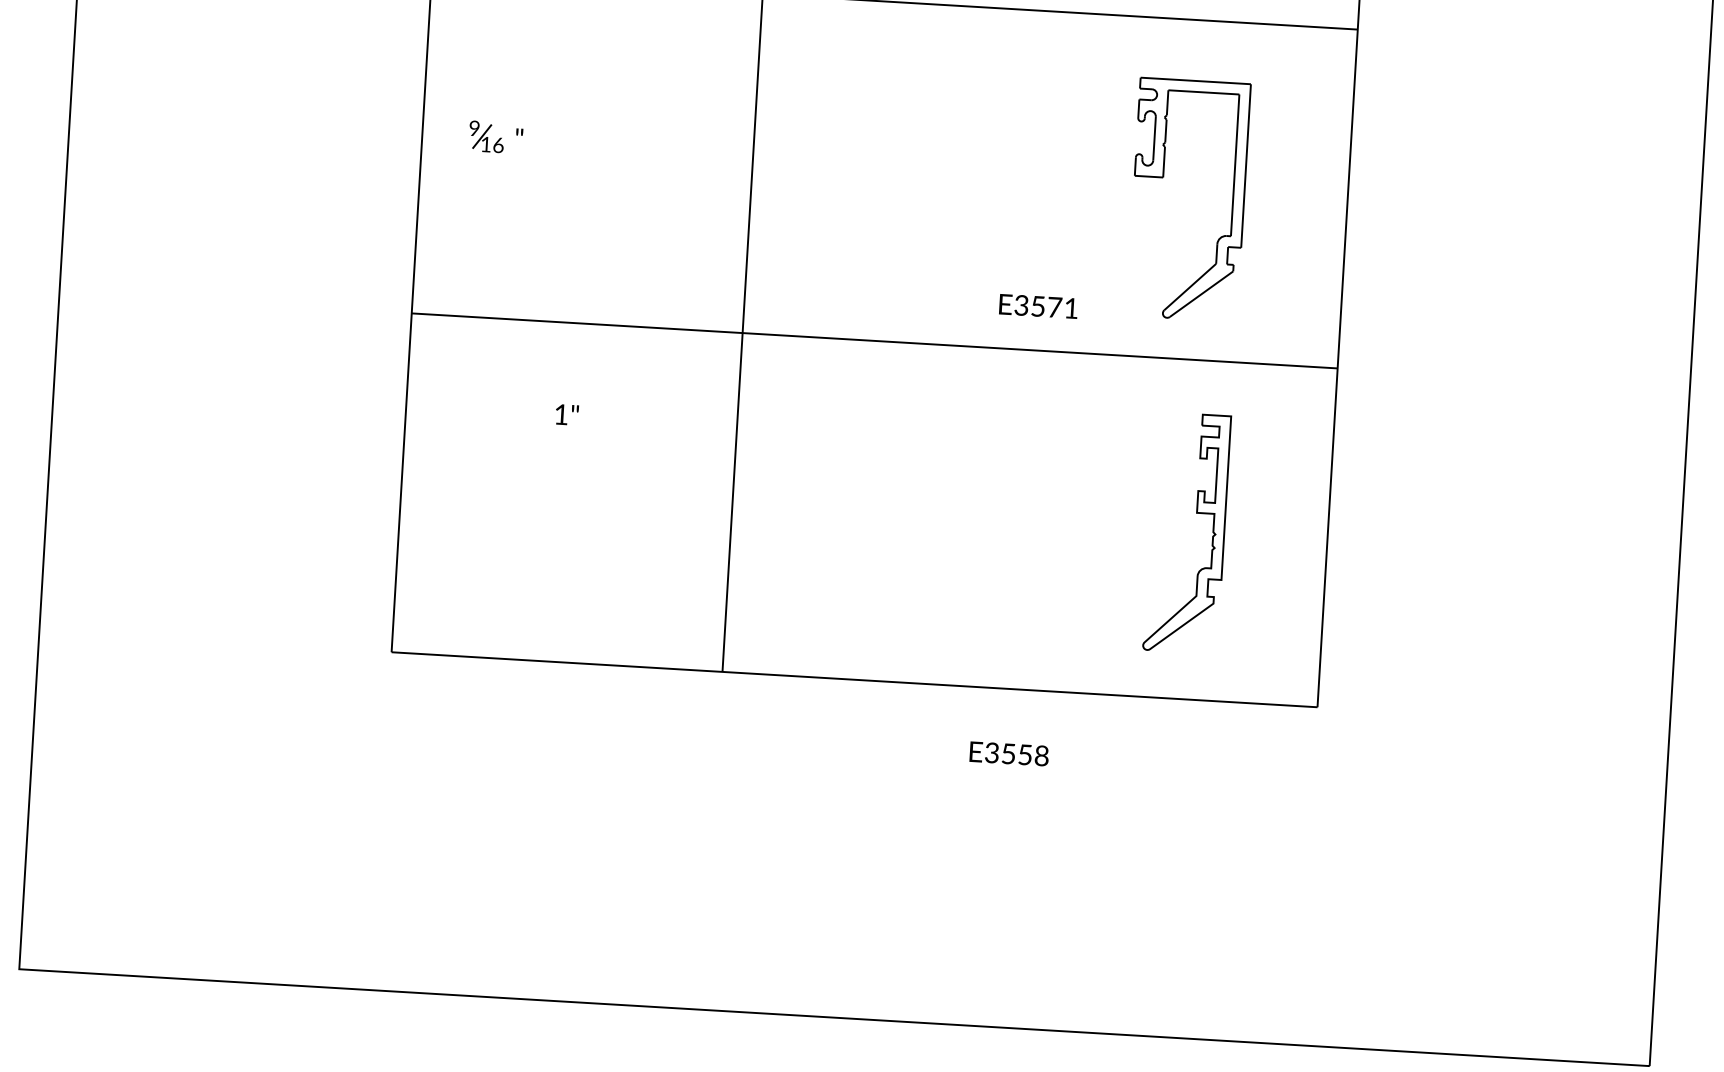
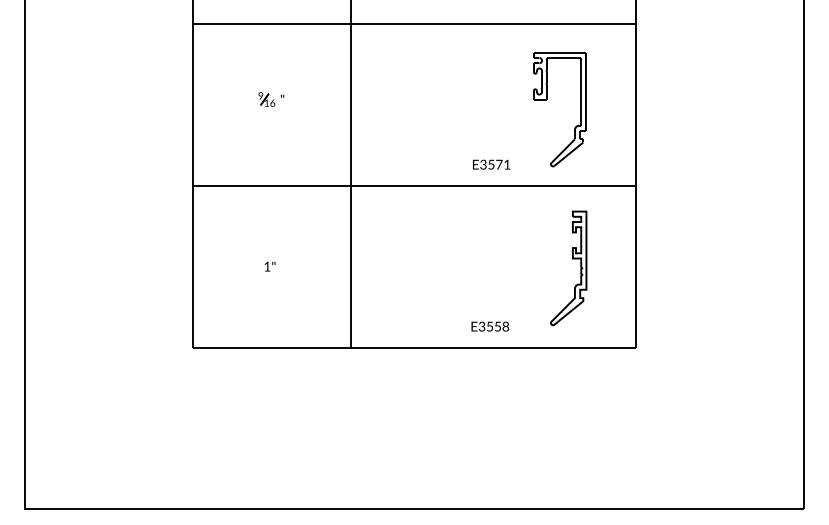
part: (496, 137) -> (271, 99), moved
text: (565, 414) -> (269, 266), moved
text: (1009, 753) -> (490, 326), moved

